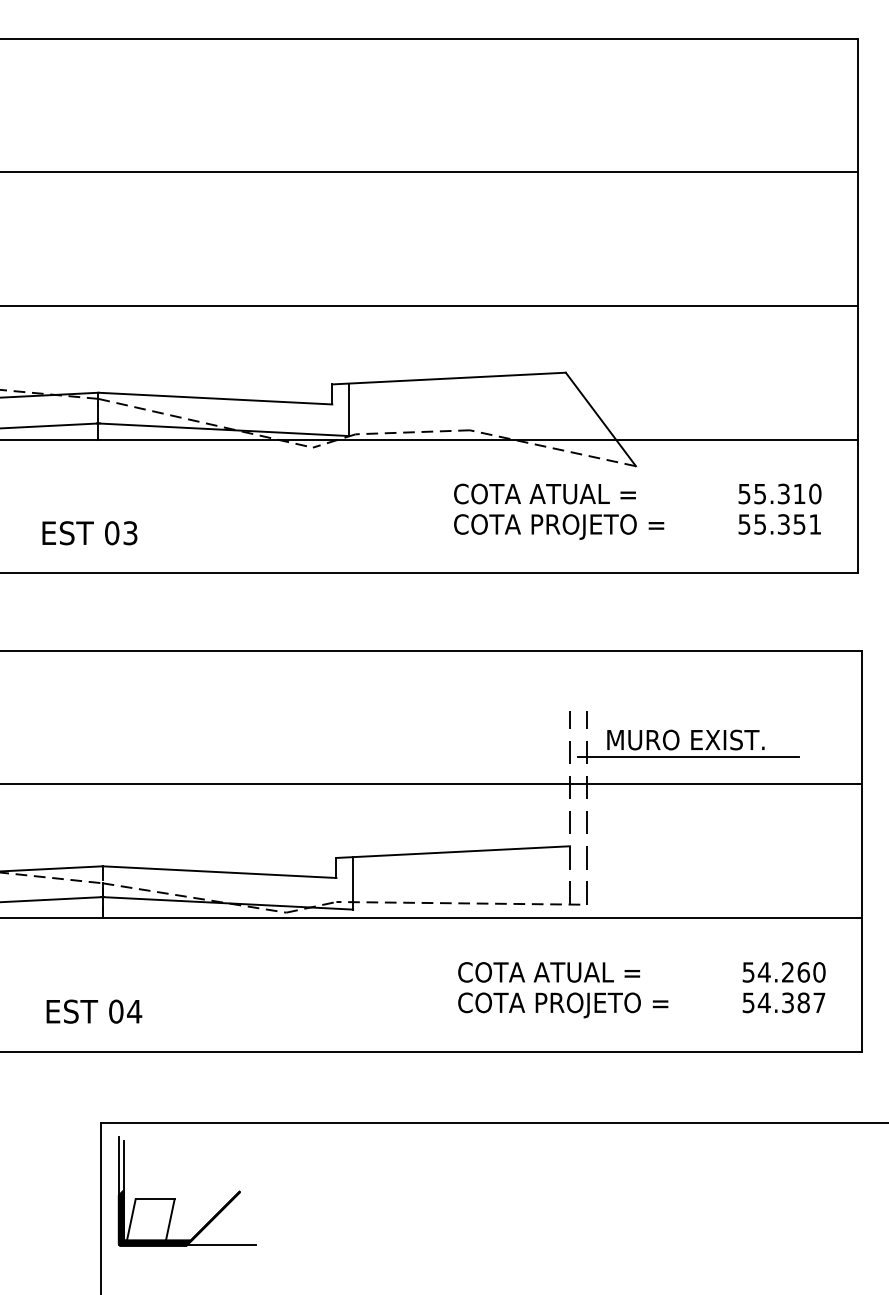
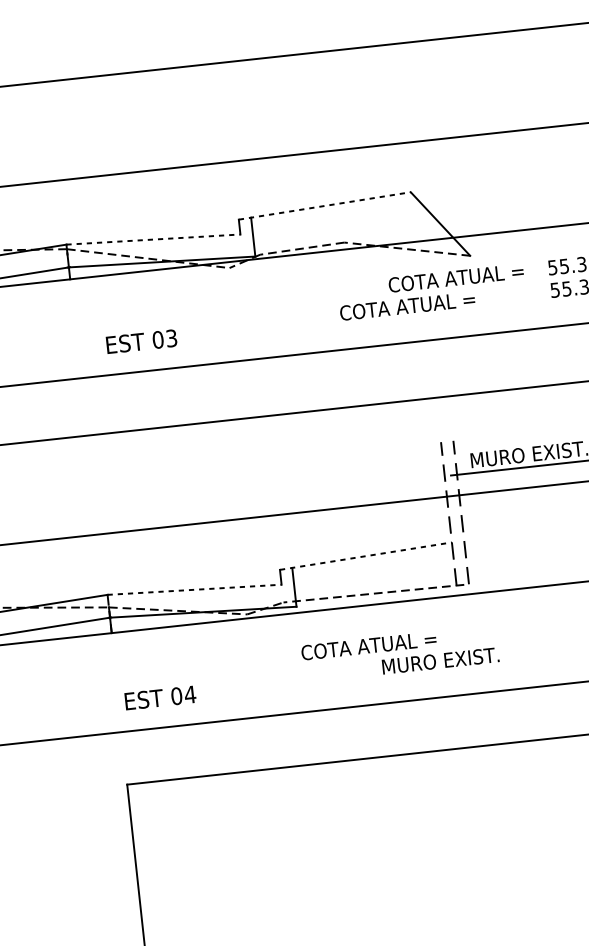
line: (449, 378) -> (325, 205), solid -> dashed
line: (215, 398) -> (153, 239), solid -> dashed
text: (544, 493) -> (455, 277), moved
text: (596, 526) -> (445, 303), COTA PROJETO = -> COTA ATUAL =
text: (89, 533) -> (141, 341), moved
line: (453, 852) -> (366, 556), solid -> dashed
line: (220, 872) -> (195, 589), solid -> dashed
text: (549, 972) -> (369, 645), moved
text: (563, 1005) -> (459, 660), COTA PROJETO = -> MURO EXIST.
text: (94, 1011) -> (160, 697), moved
part: (175, 1198) -> (188, 834), removed

